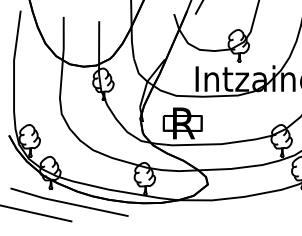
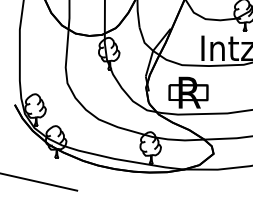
line: (69, 202) -> (75, 171), removed

